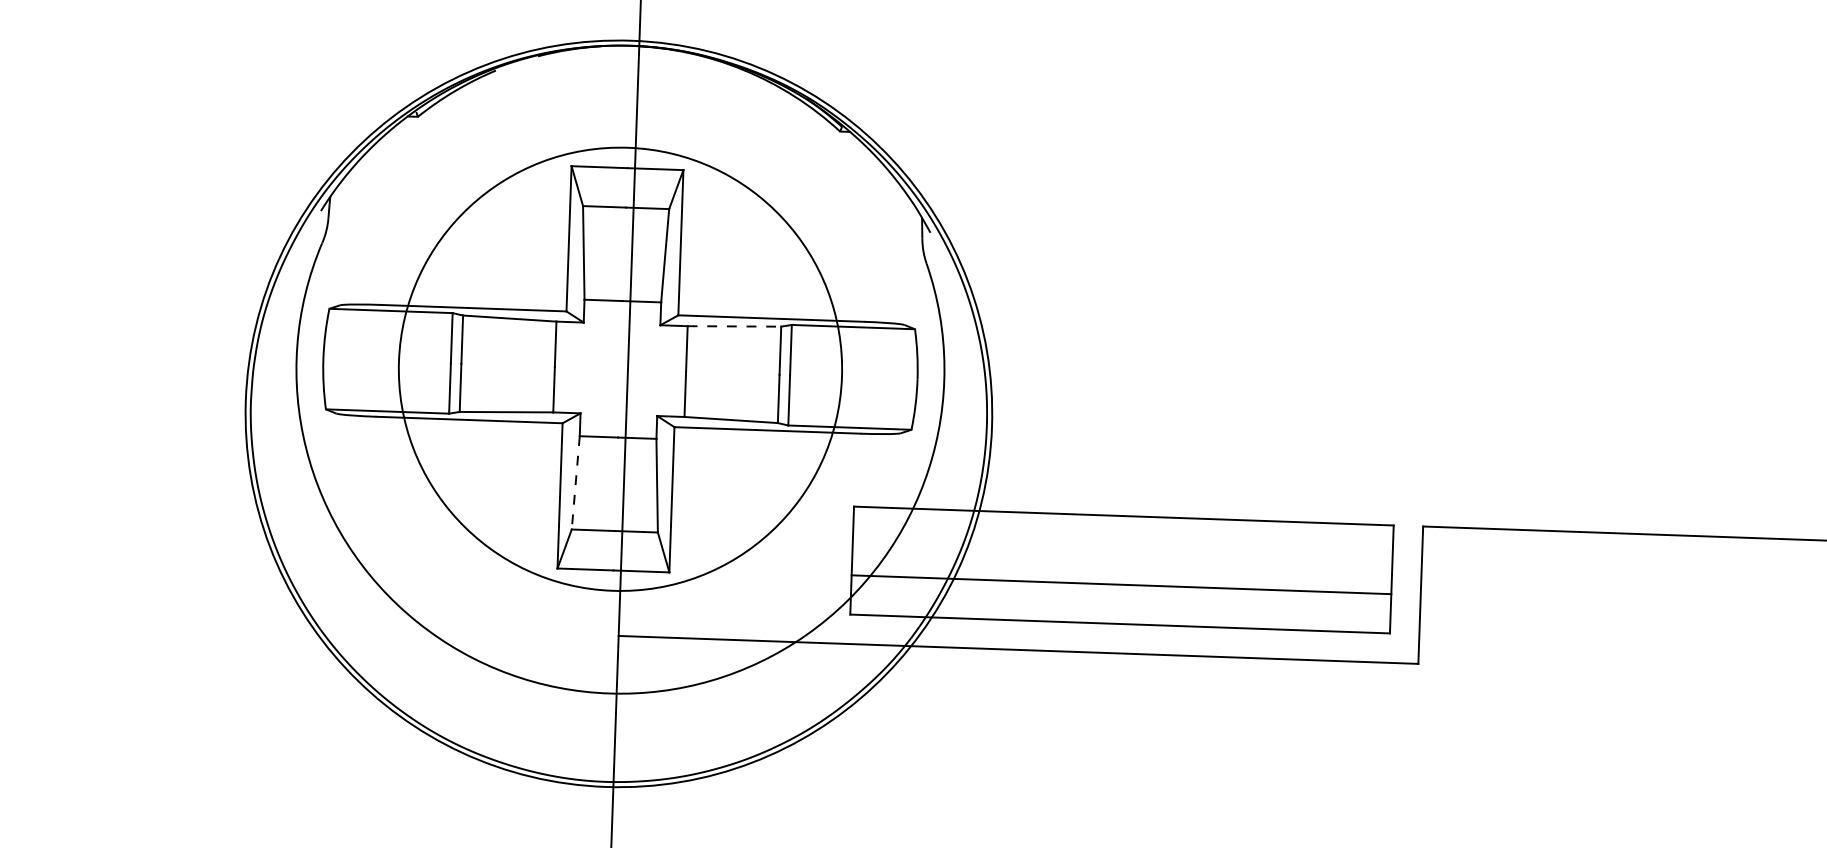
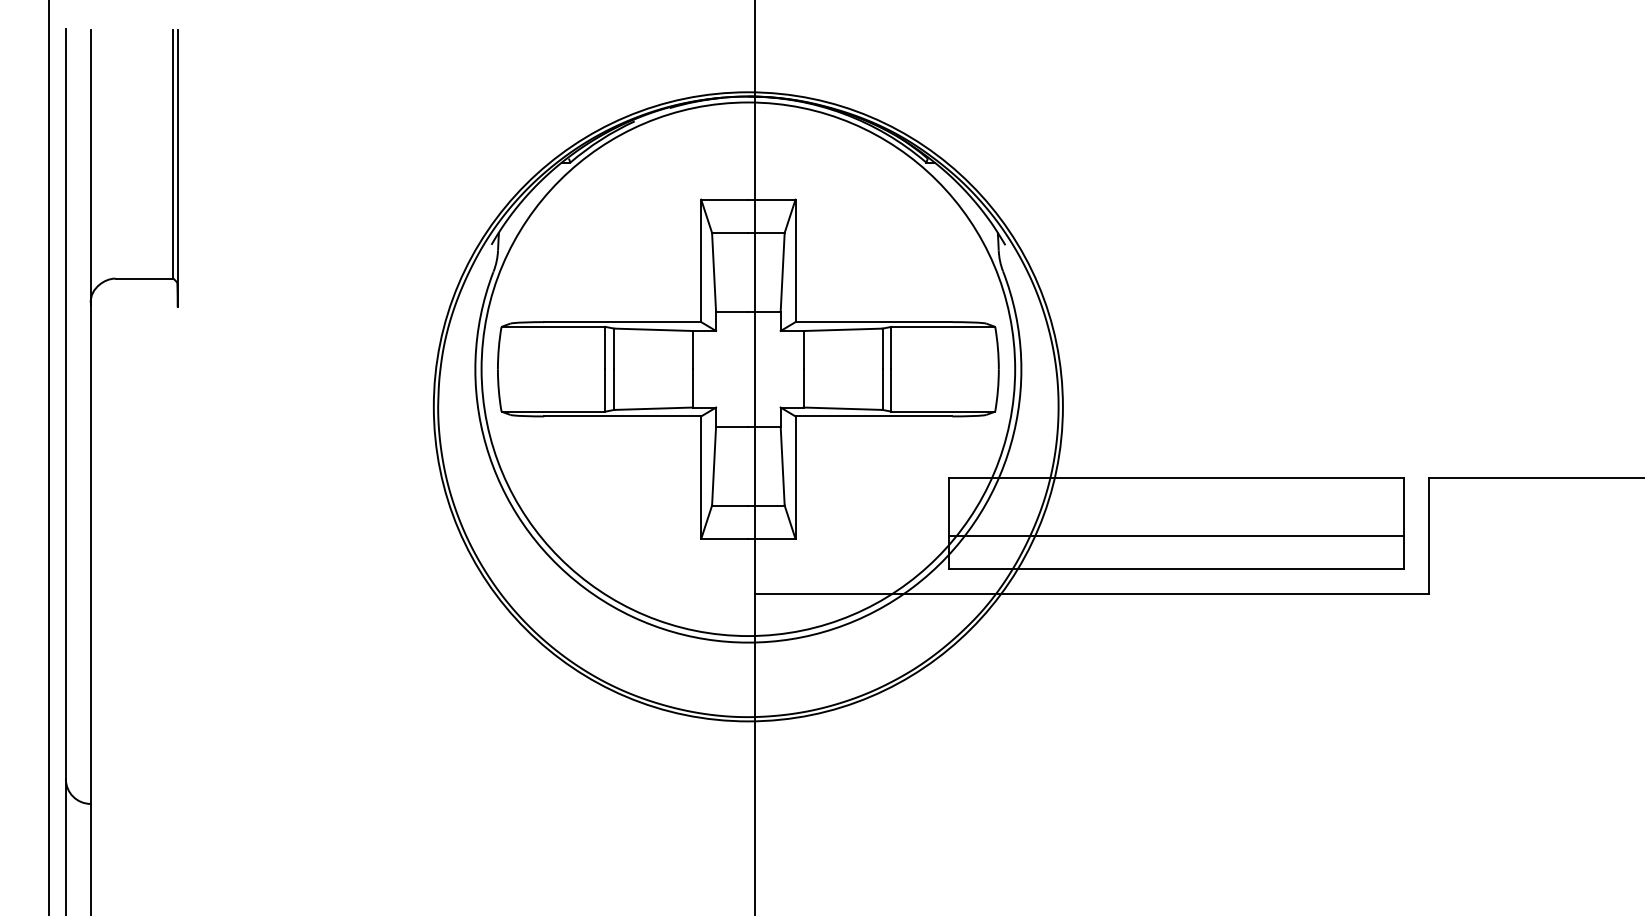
line: (734, 326) -> (843, 329), dashed -> solid
circle: (620, 369) -> (748, 369), size x1.43
line: (576, 483) -> (714, 466), dashed -> solid

